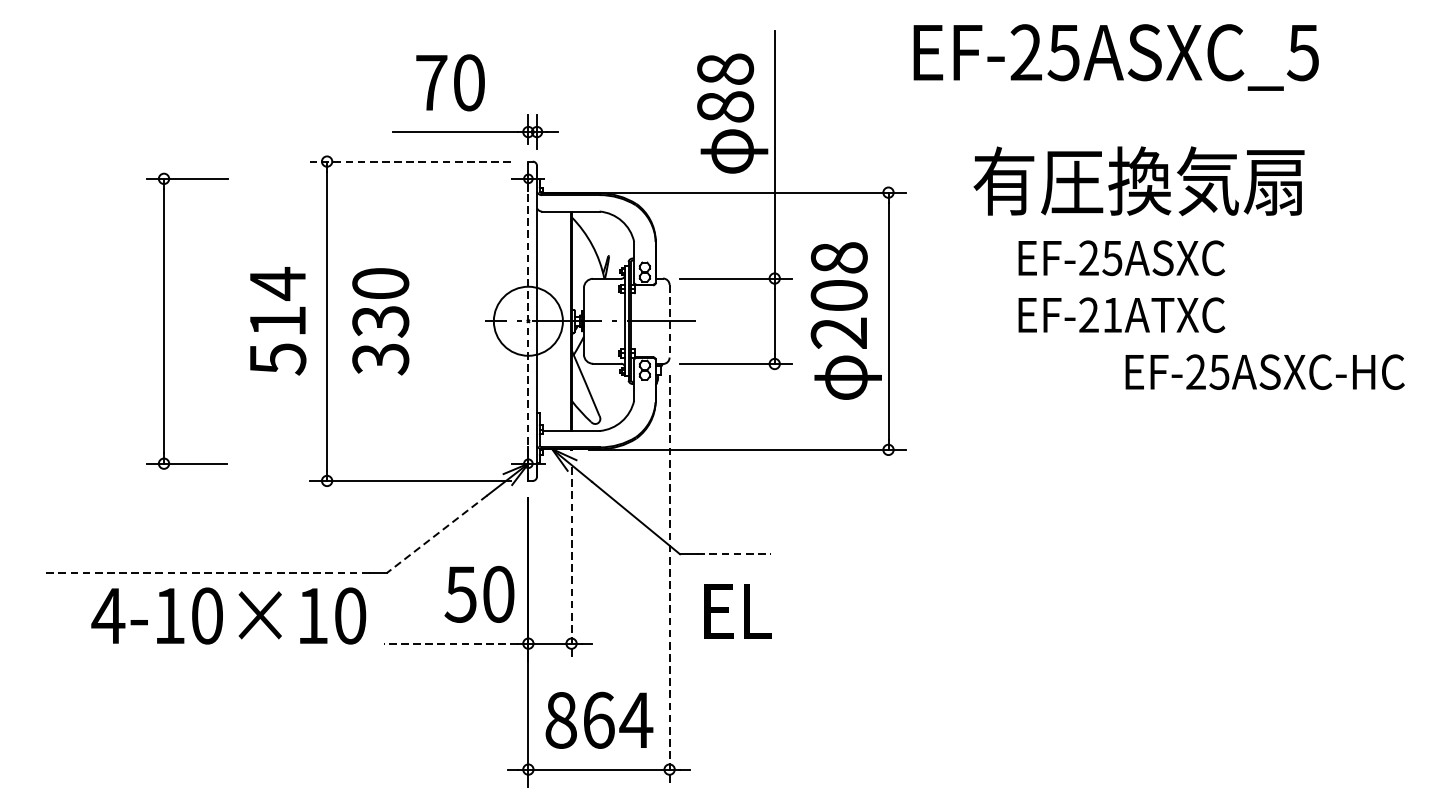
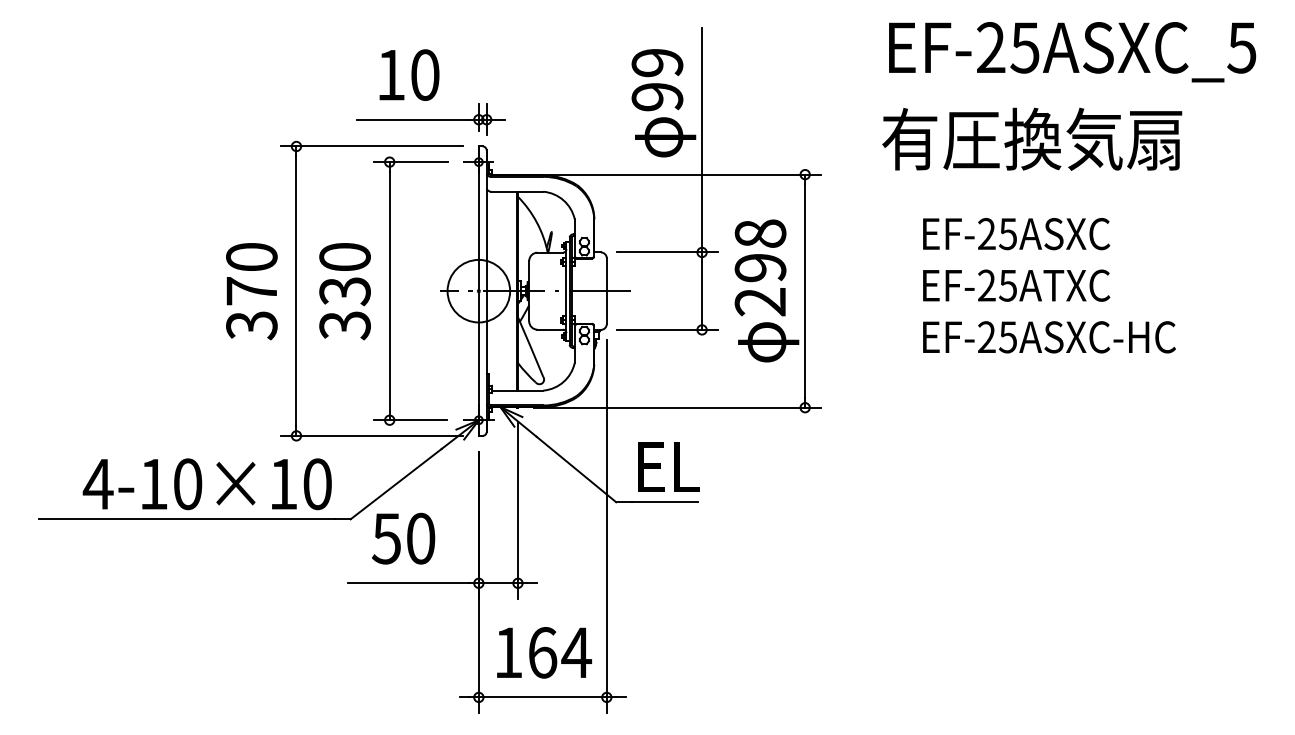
text: (1116, 57) -> (1072, 52), moved
text: (431, 83) -> (391, 75), 70 -> 10
text: (725, 87) -> (657, 79), 88 -> 99
line: (409, 161) -> (371, 146), dashed -> solid
text: (1139, 180) -> (1032, 138), moved
text: (839, 295) -> (760, 267), 208 -> 298
text: (1111, 315) -> (1007, 285), EF-21ATXC -> EF-25ATXC
part: (164, 320) -> (390, 290), moved
text: (277, 321) -> (251, 291), 514 -> 370
line: (527, 321) -> (478, 291), dashed -> solid
line: (669, 321) -> (606, 291), dashed -> solid
text: (1265, 372) -> (1049, 337), moved
line: (437, 534) -> (396, 484), dashed -> solid
line: (734, 554) -> (665, 502), dashed -> solid
line: (571, 564) -> (517, 511), dashed -> solid
line: (205, 573) -> (186, 519), dashed -> solid
line: (669, 580) -> (606, 526), dashed -> solid
text: (479, 594) -> (403, 538), moved
text: (737, 610) -> (668, 466), moved
text: (227, 616) -> (206, 484), moved
line: (450, 643) -> (408, 583), dashed -> solid
text: (561, 720) -> (508, 652), 864 -> 164

